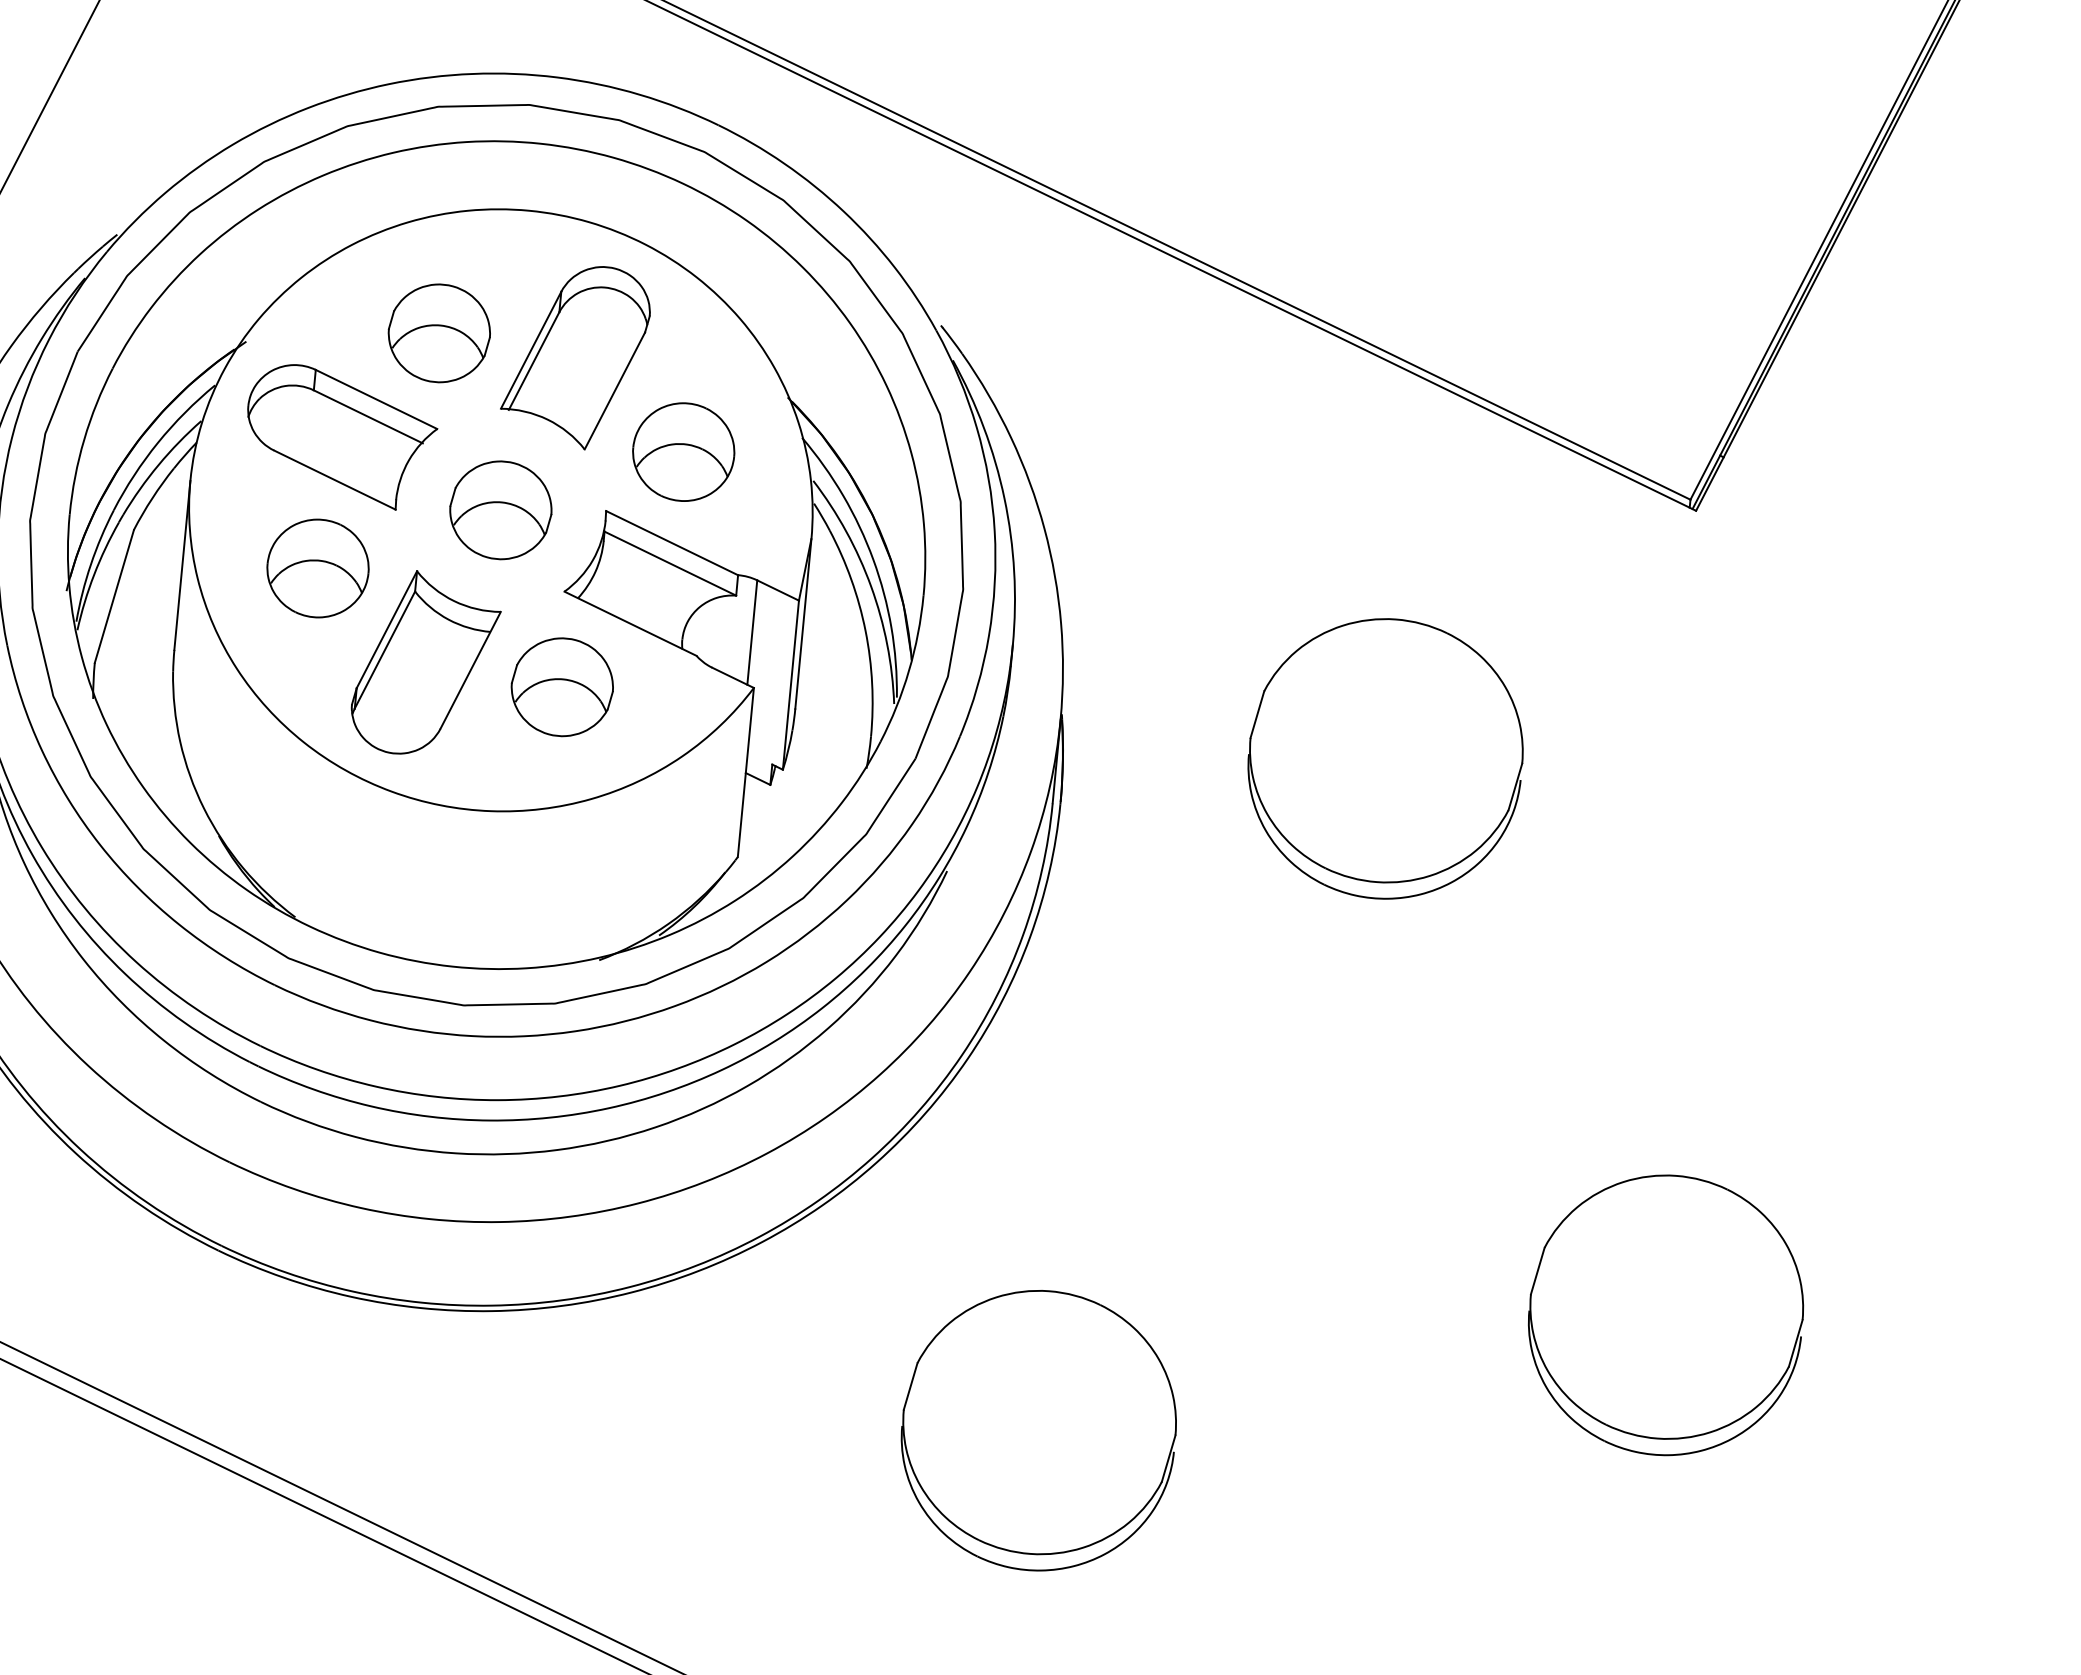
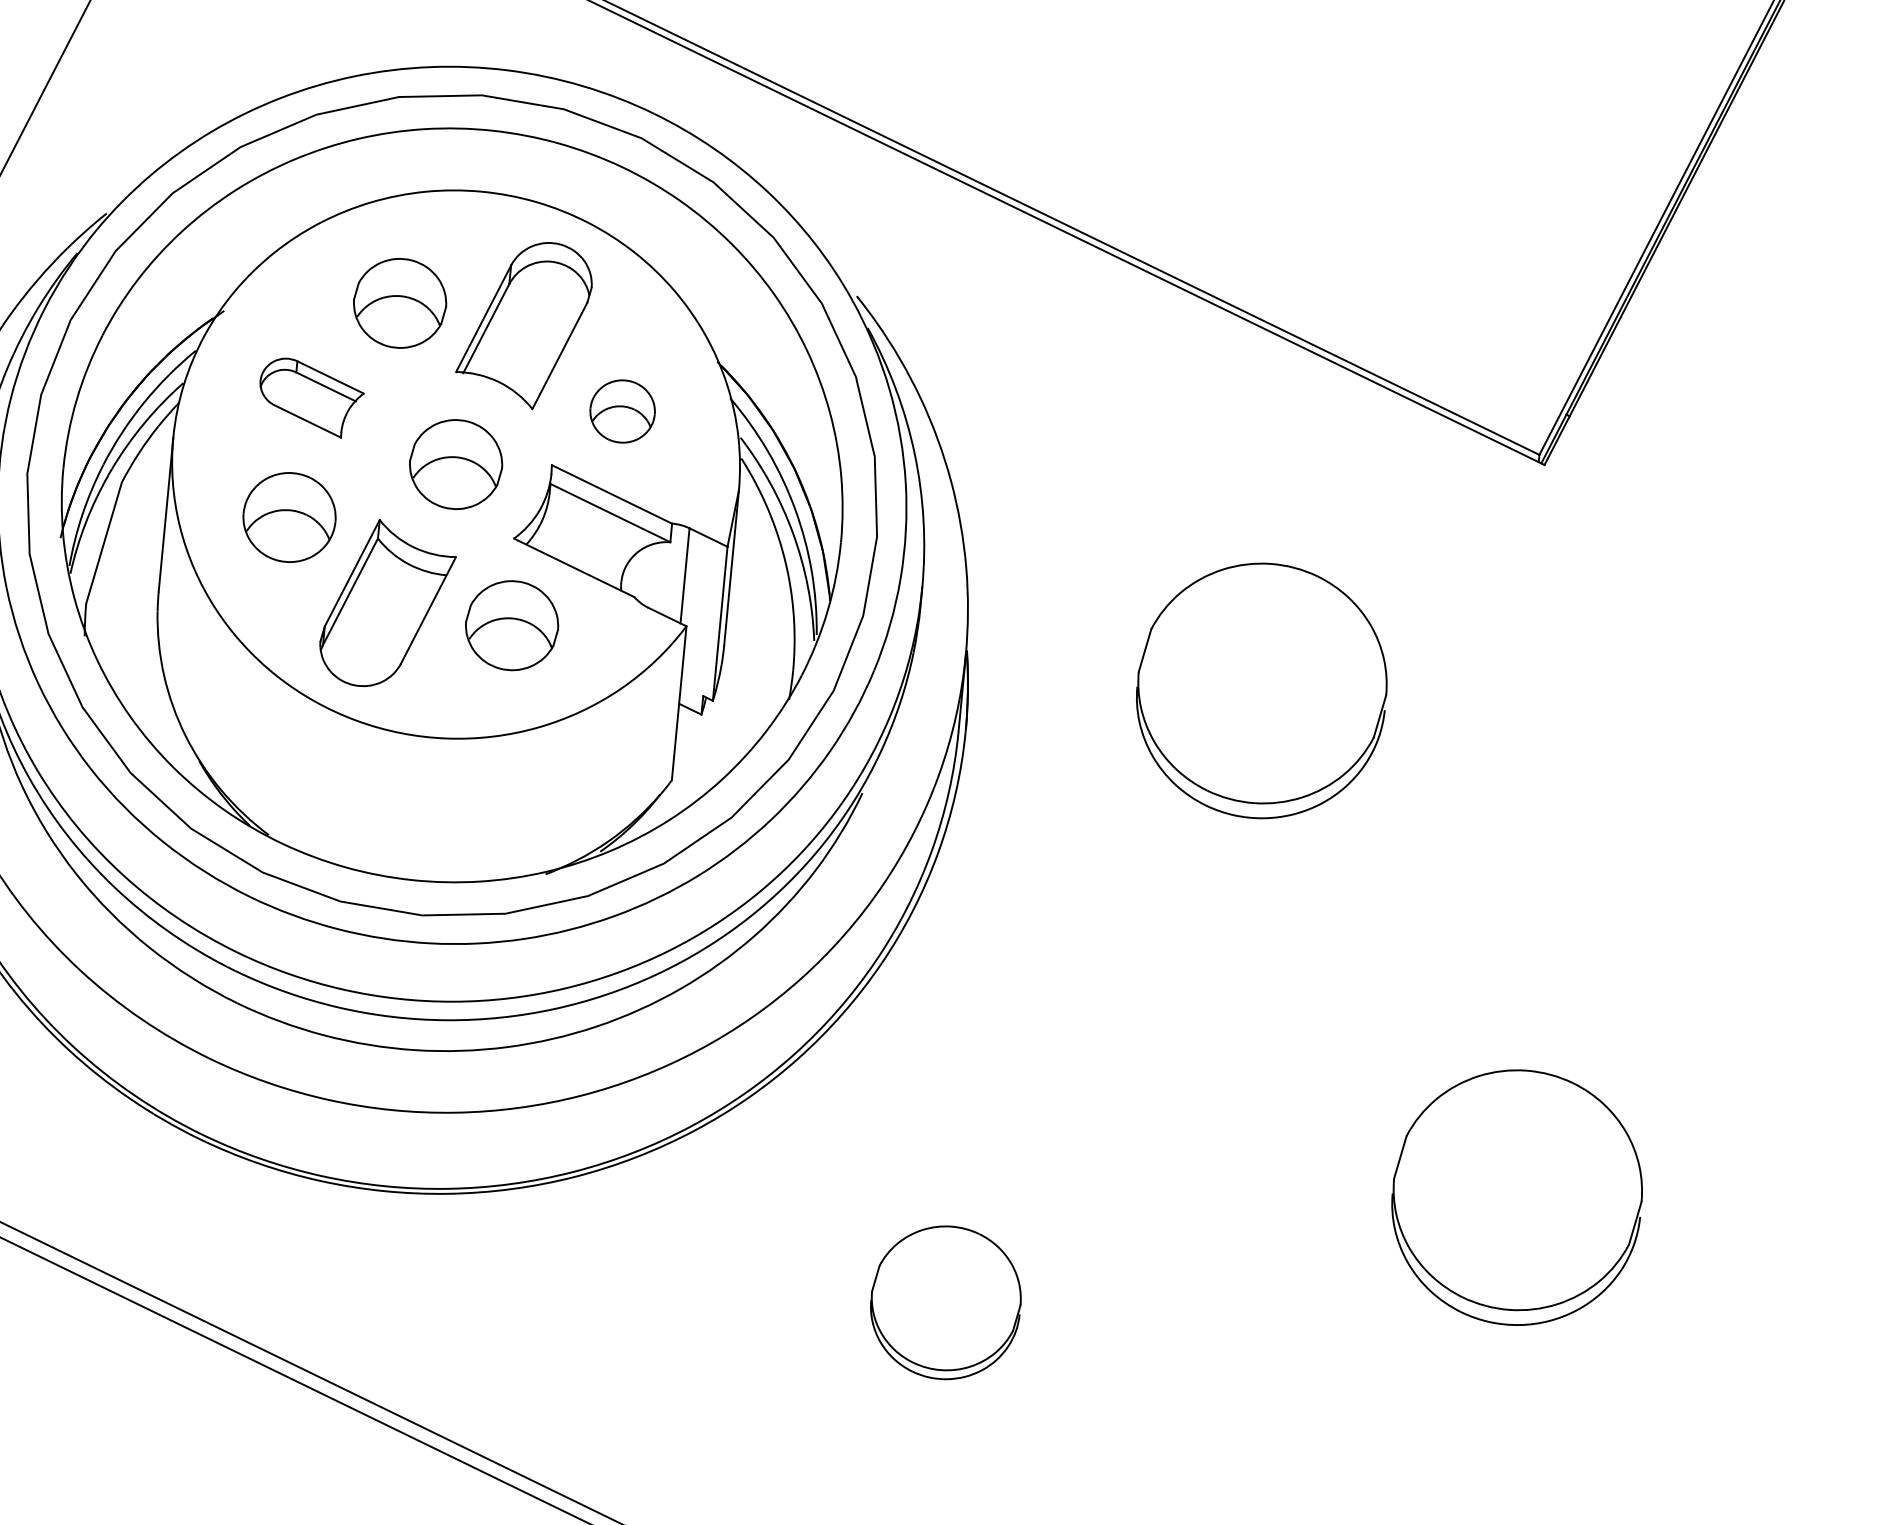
part: (342, 437) -> (311, 398), size x0.6
part: (683, 451) -> (622, 410), size x0.7
part: (1038, 1430) -> (945, 1302), size x0.6

